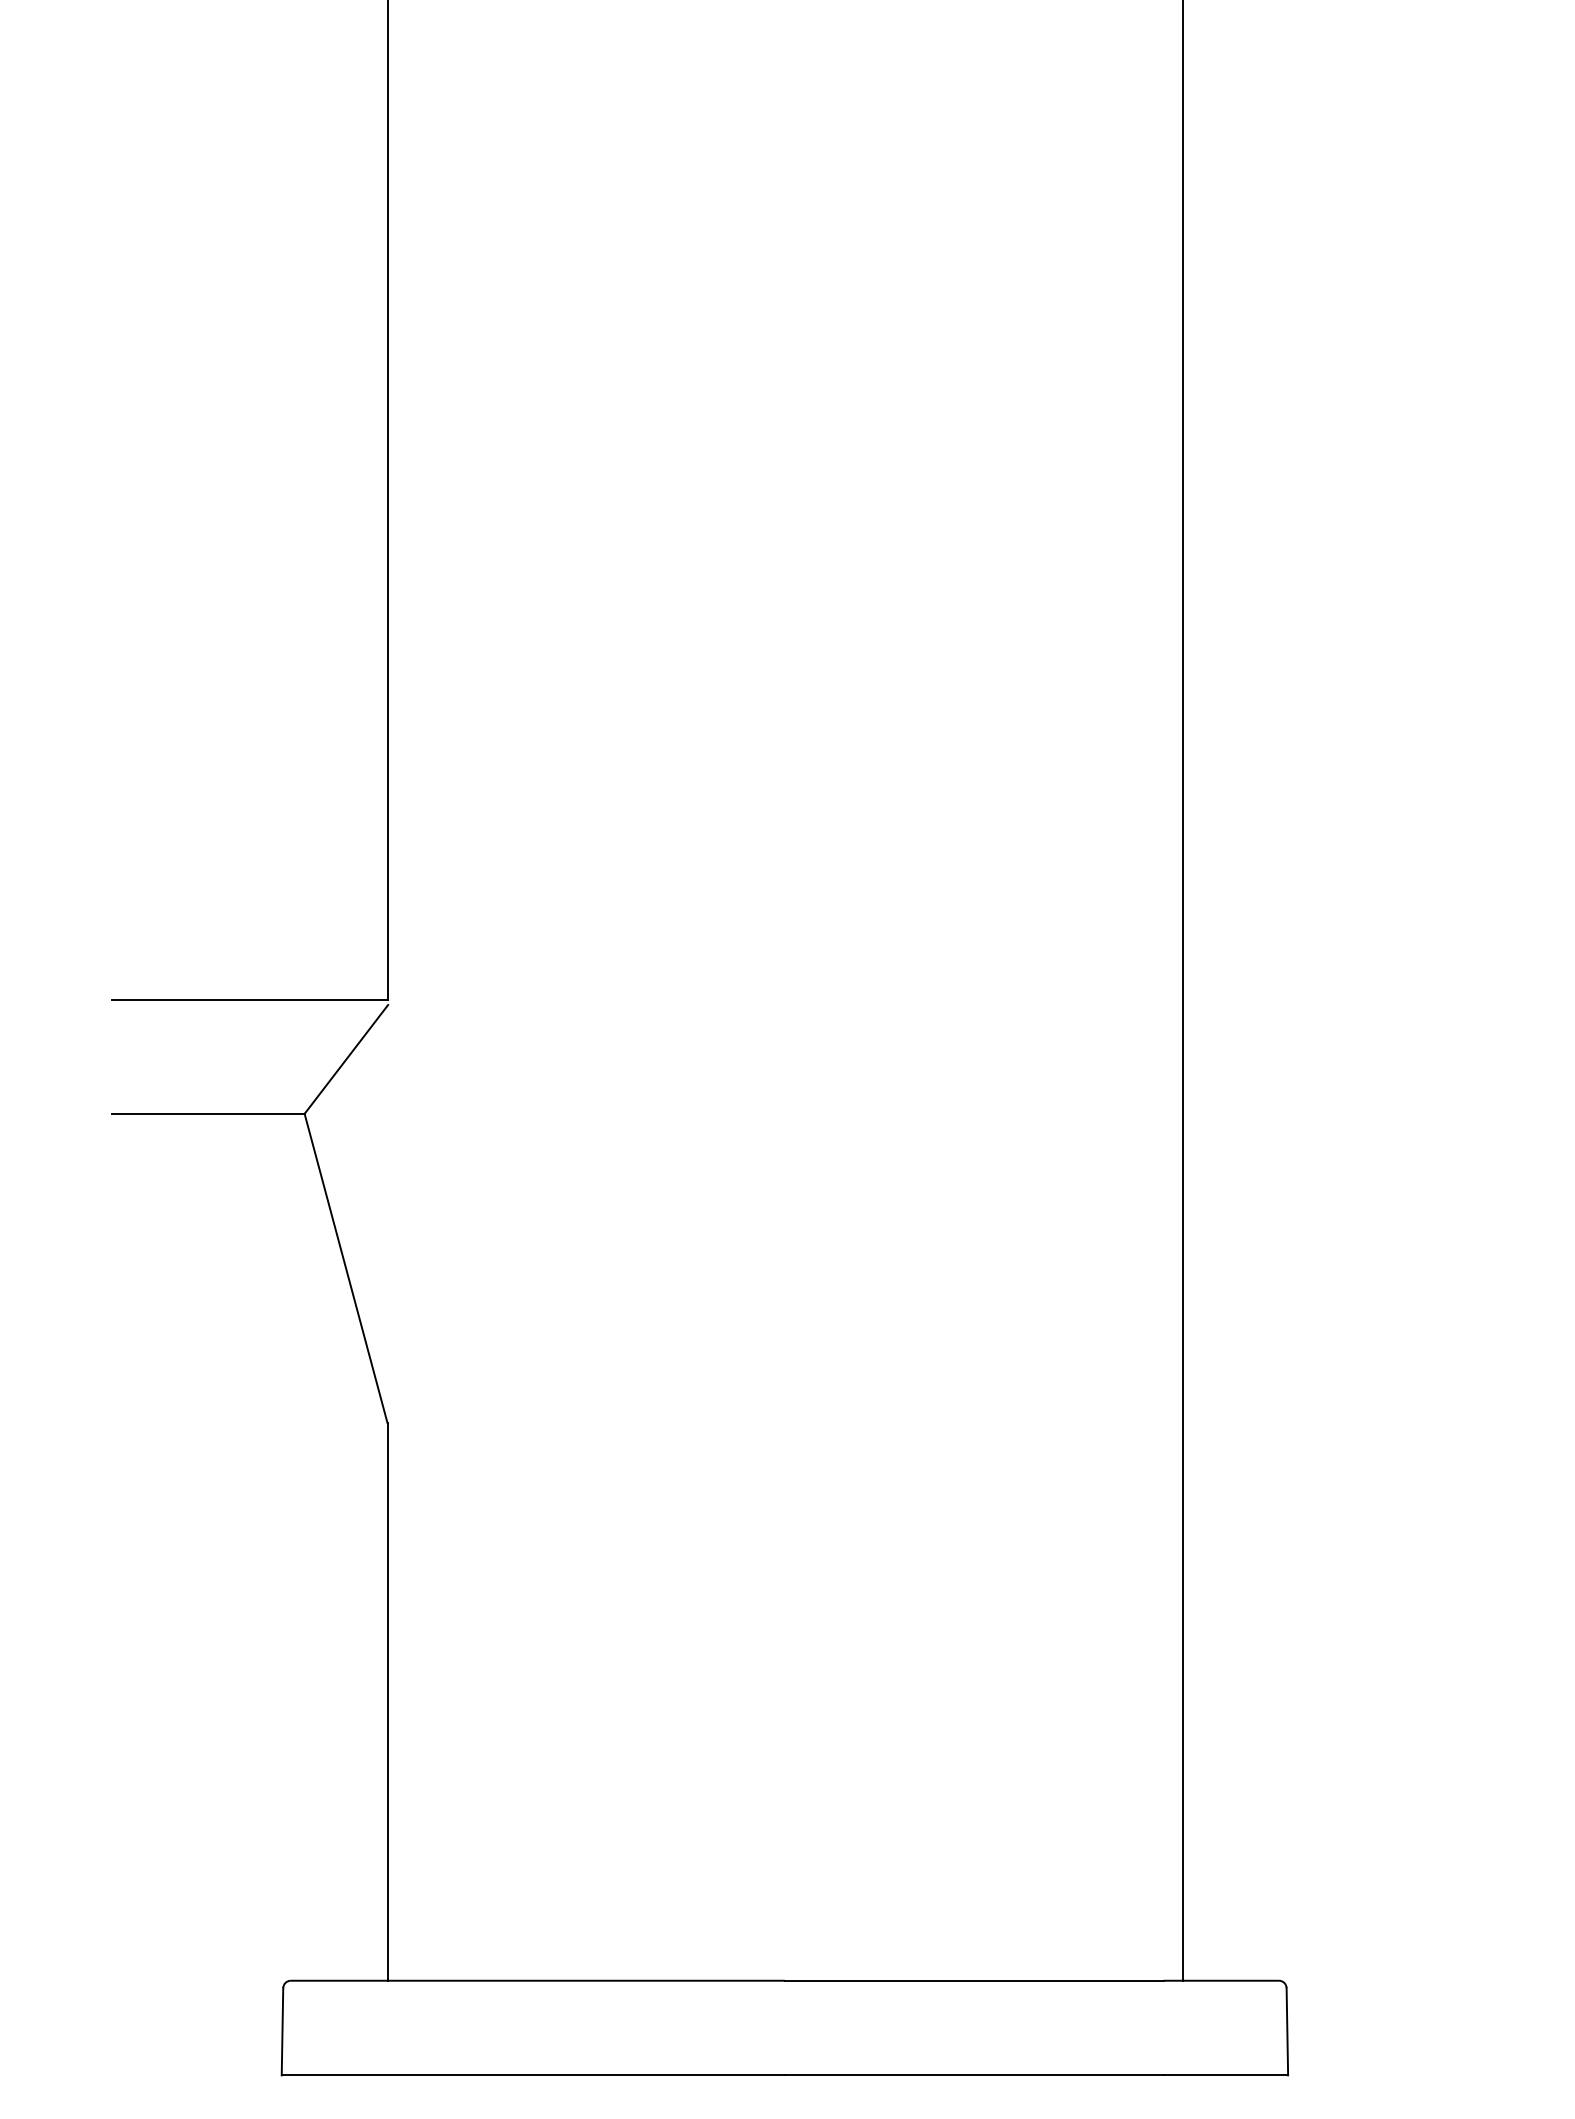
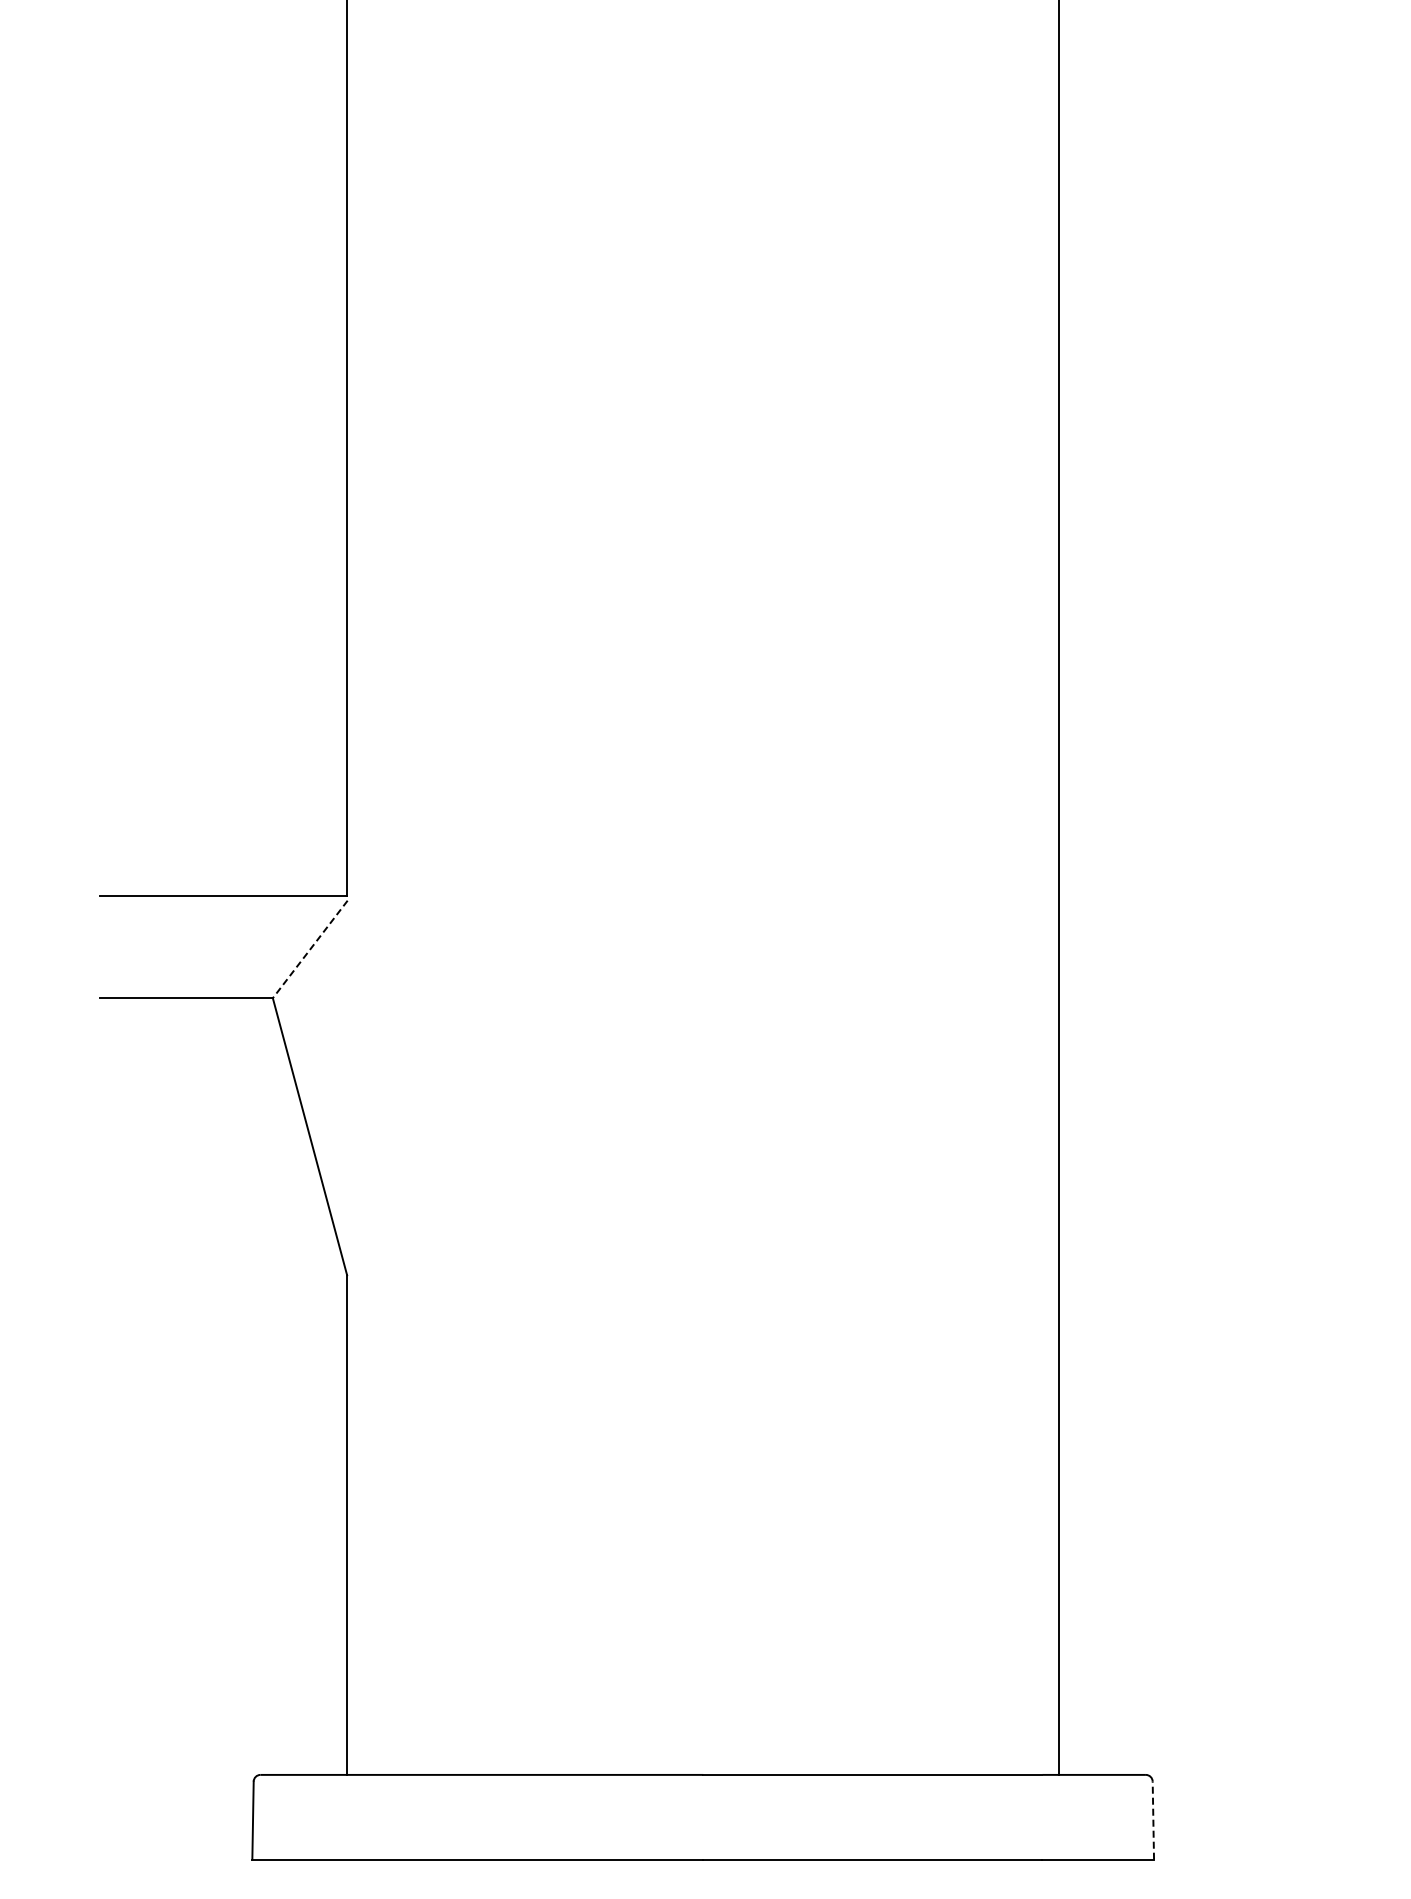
line: (345, 1059) -> (309, 949), solid -> dashed
line: (1287, 2031) -> (1153, 1820), solid -> dashed

